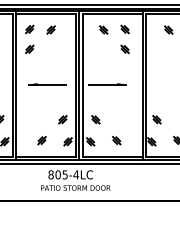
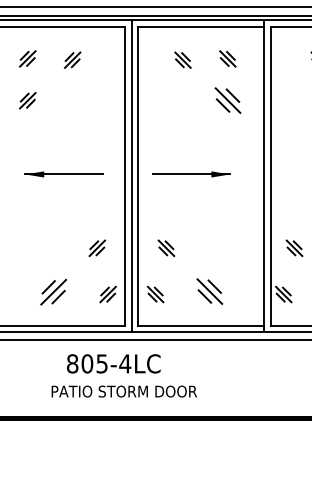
part: (124, 49) -> (226, 100), size x1.6
part: (41, 140) -> (52, 291), size x1.6
part: (116, 140) -> (209, 291), size x1.6

